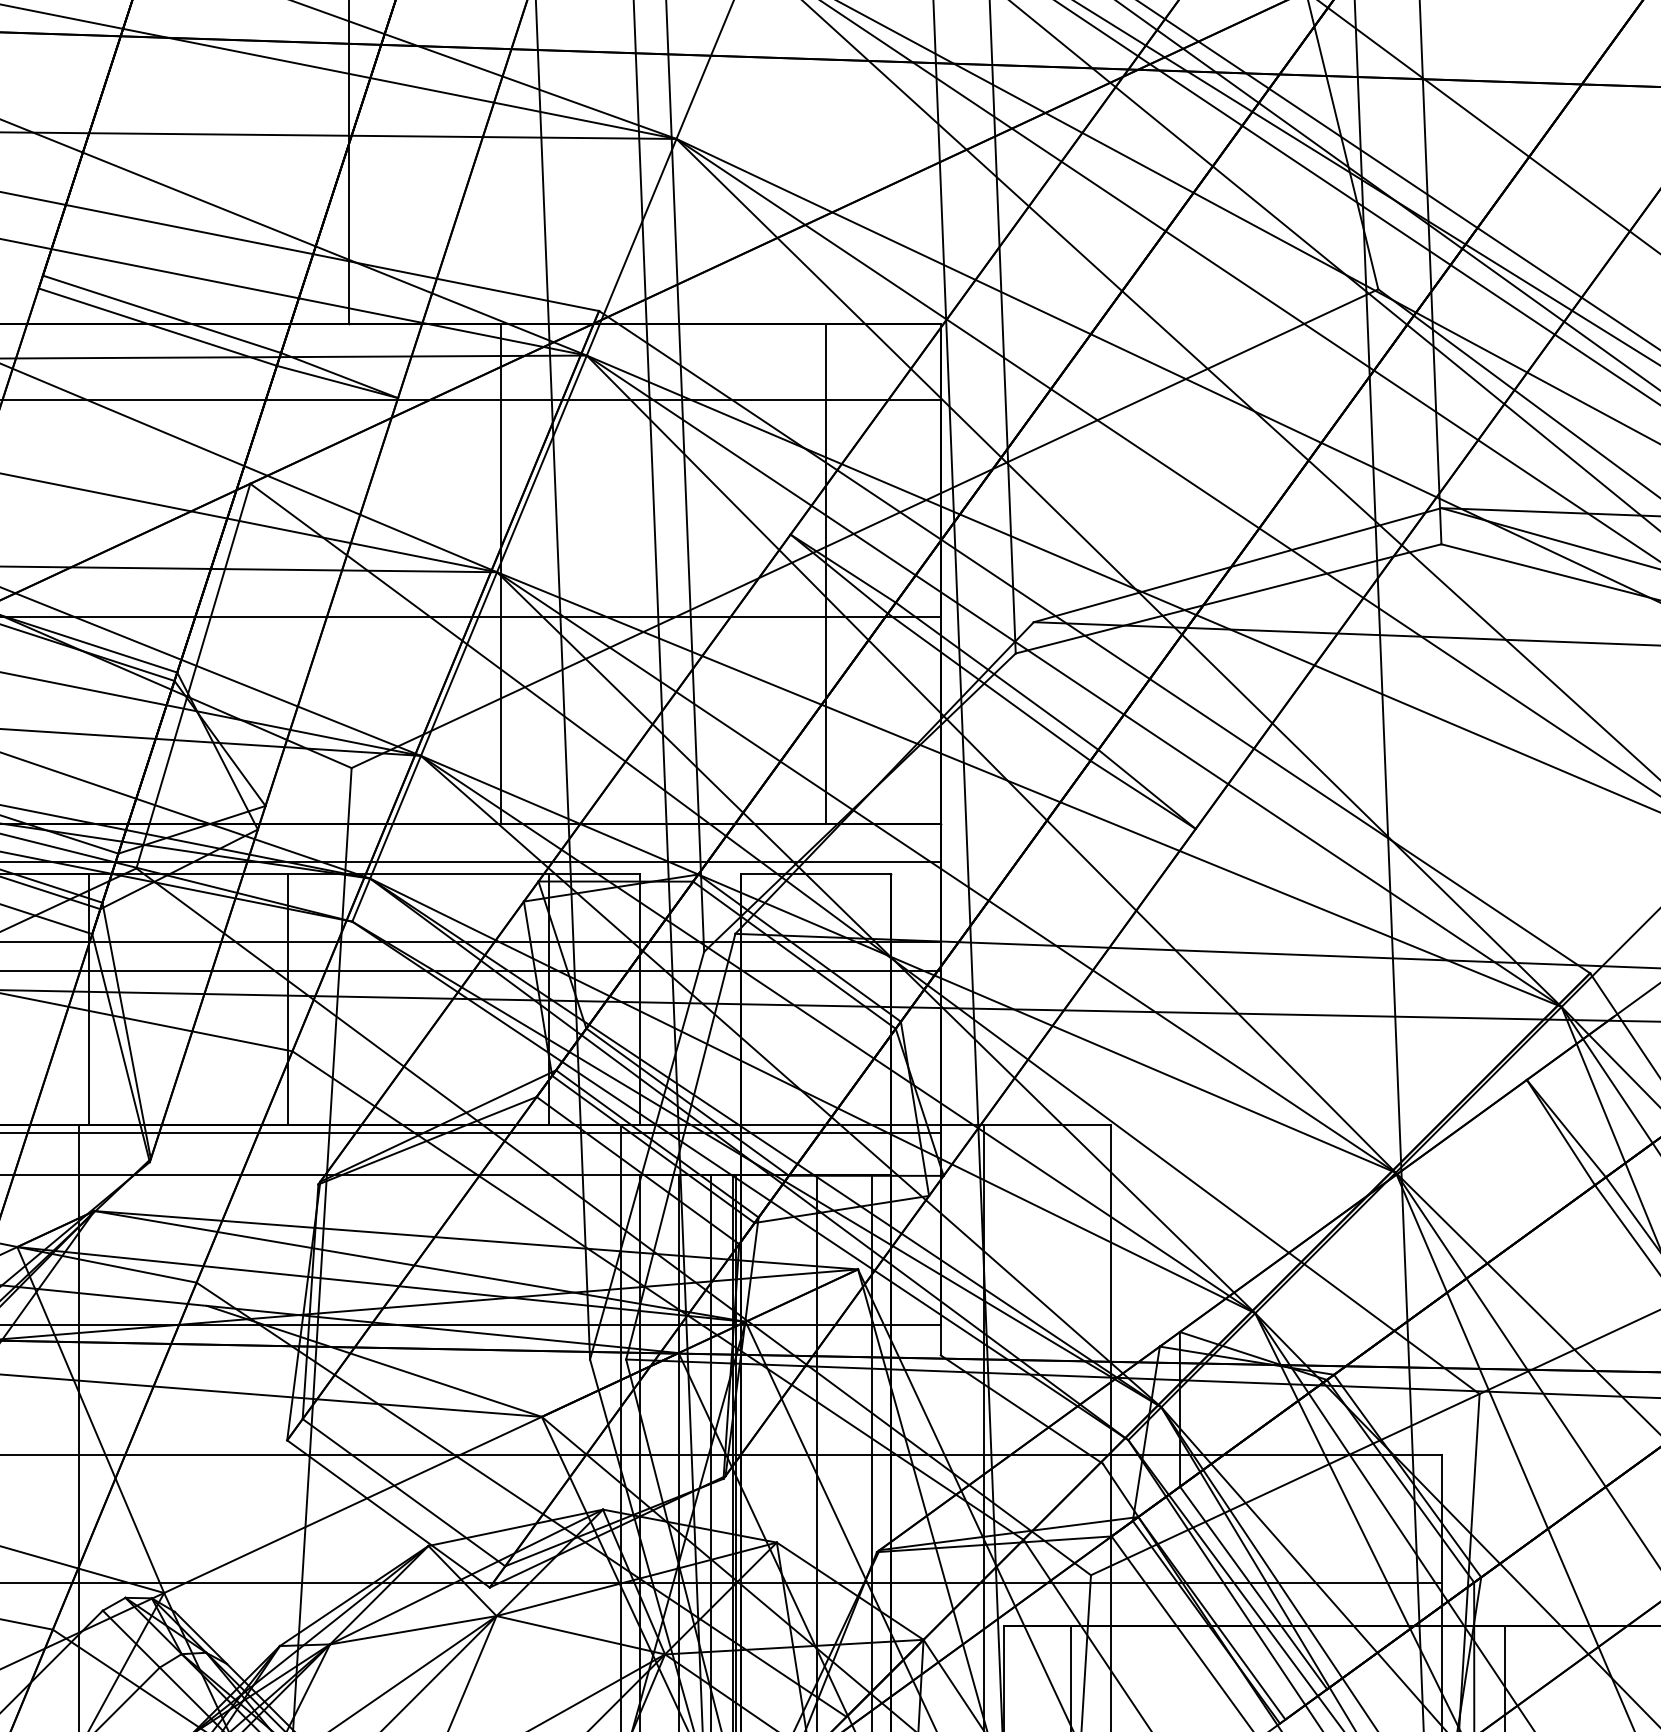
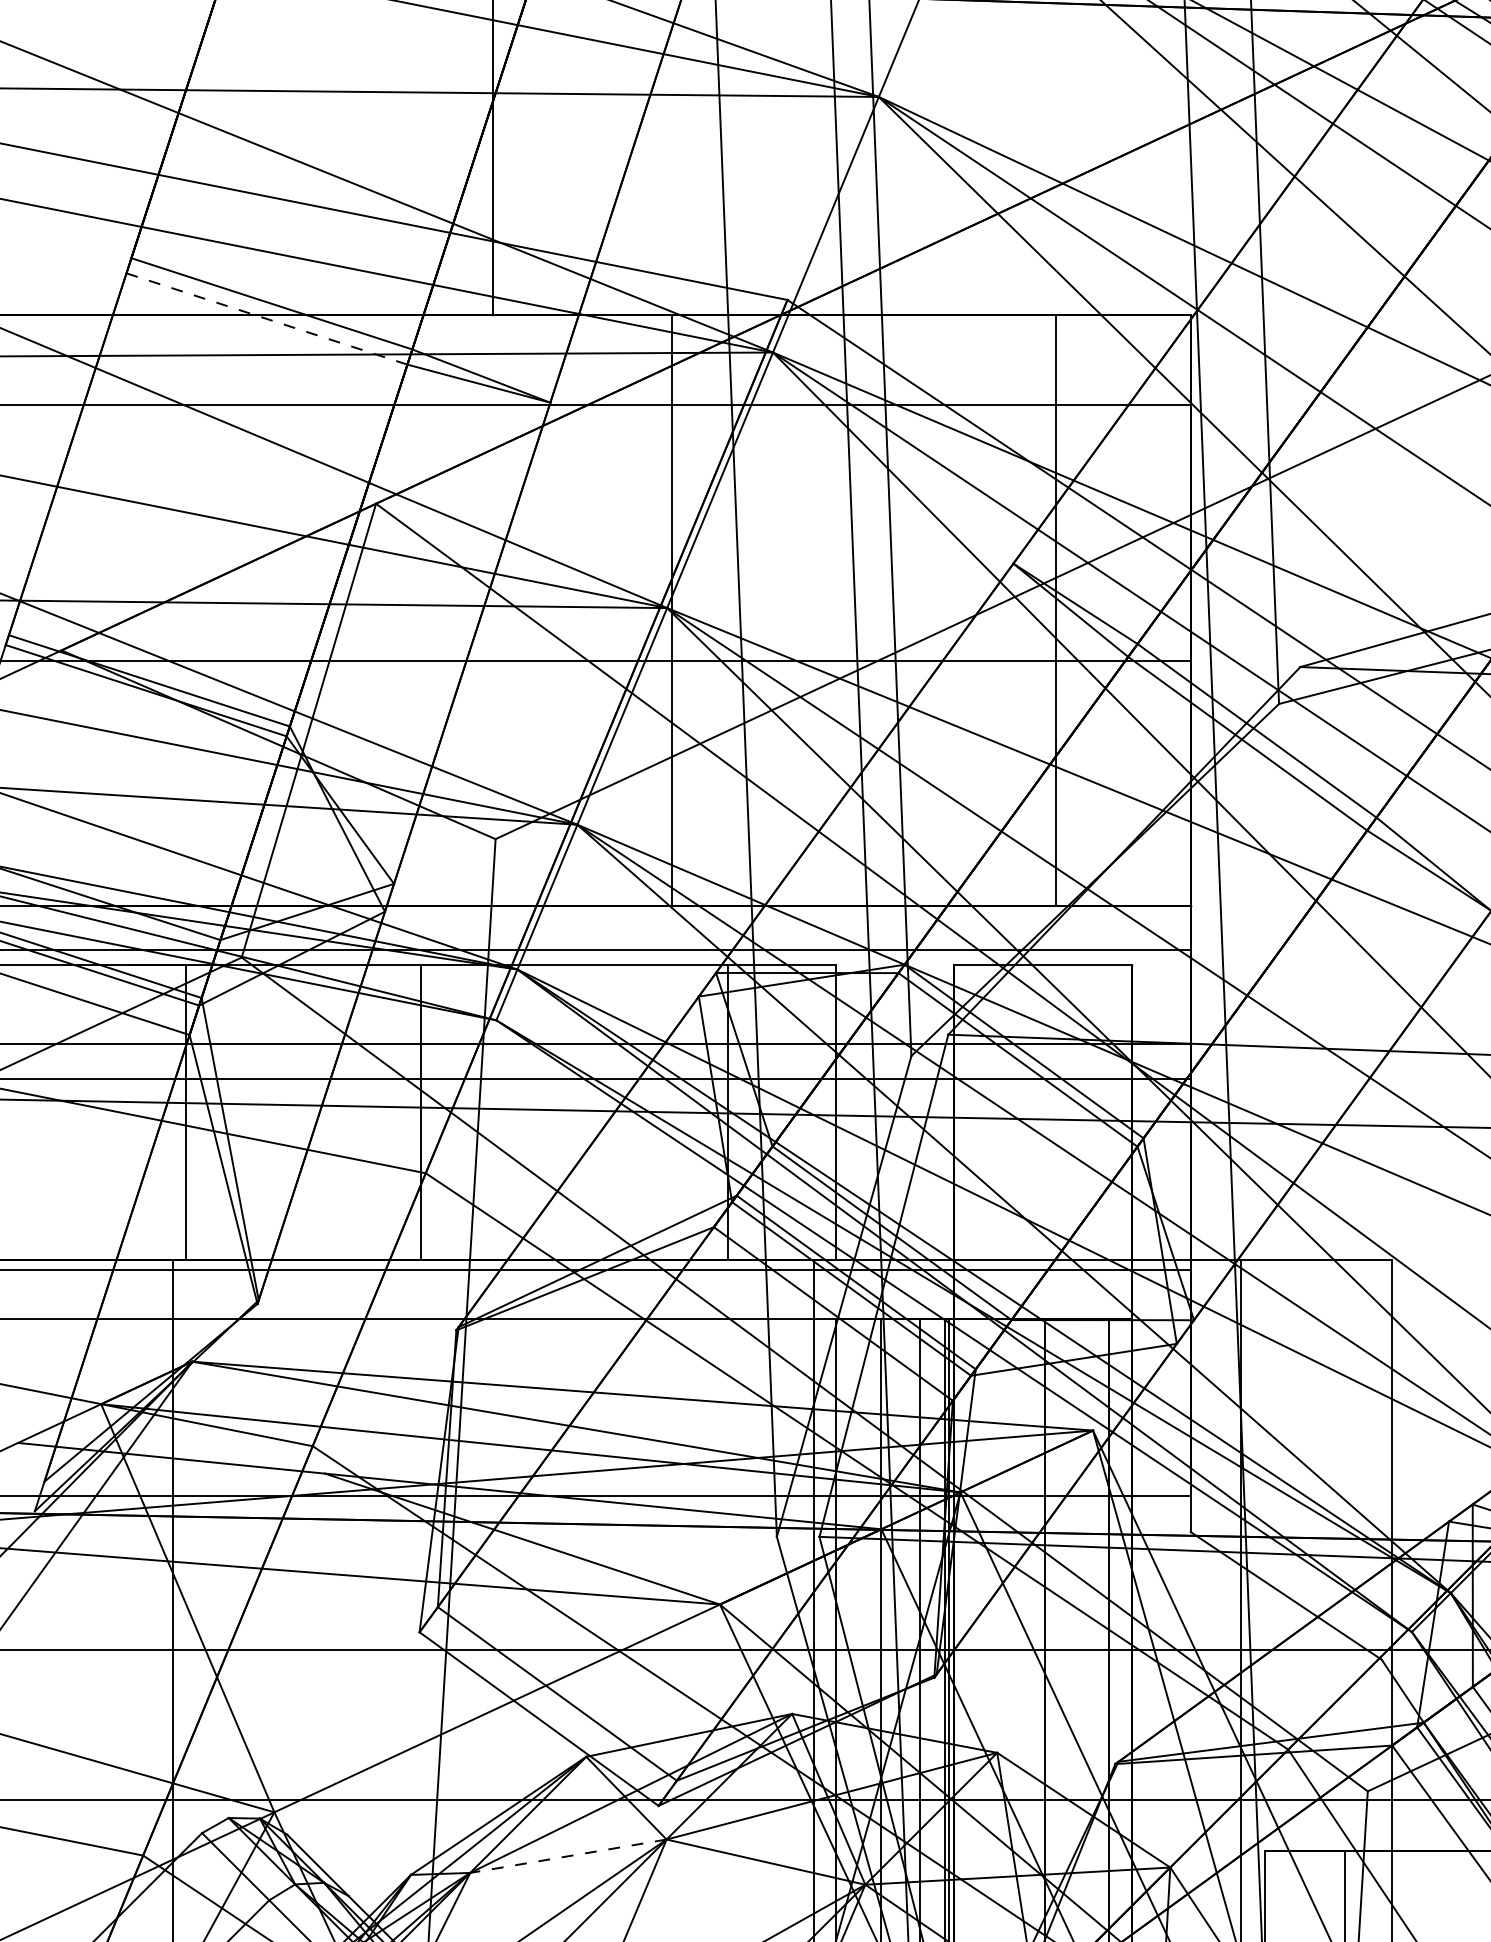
line: (158, 327) -> (267, 319), solid -> dashed
line: (412, 1630) -> (567, 1856), solid -> dashed

